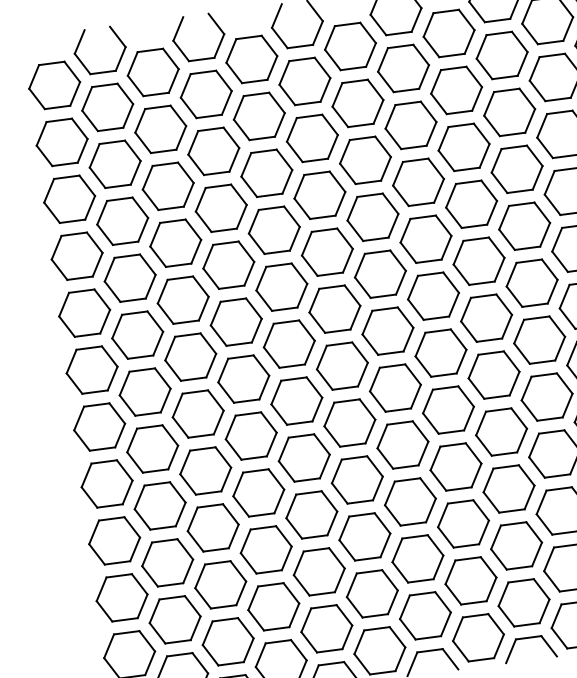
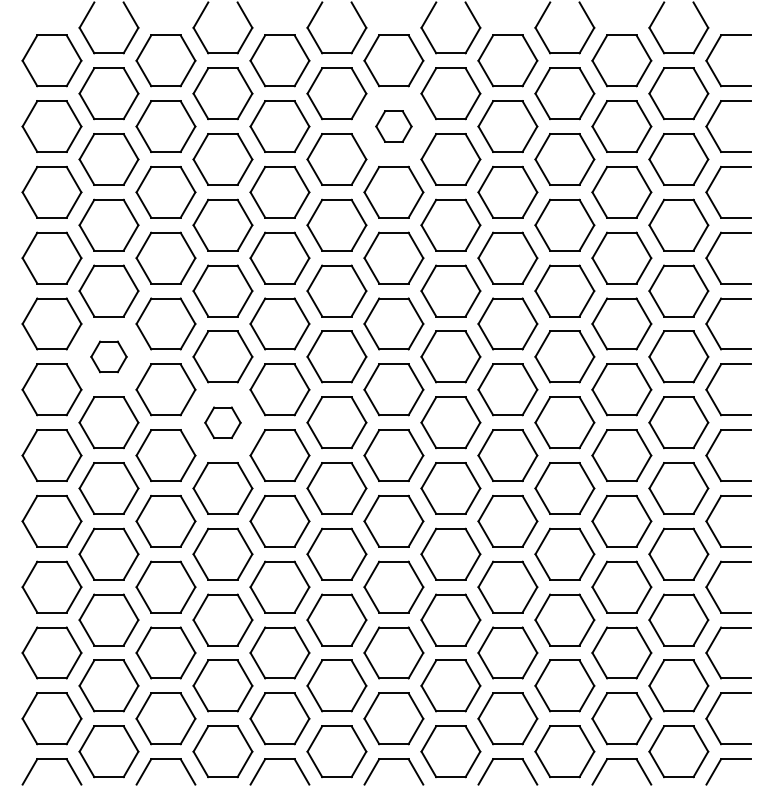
part: (357, 103) -> (393, 126), size x0.6
part: (137, 334) -> (108, 356), size x0.6
part: (243, 378) -> (222, 422), size x0.6

